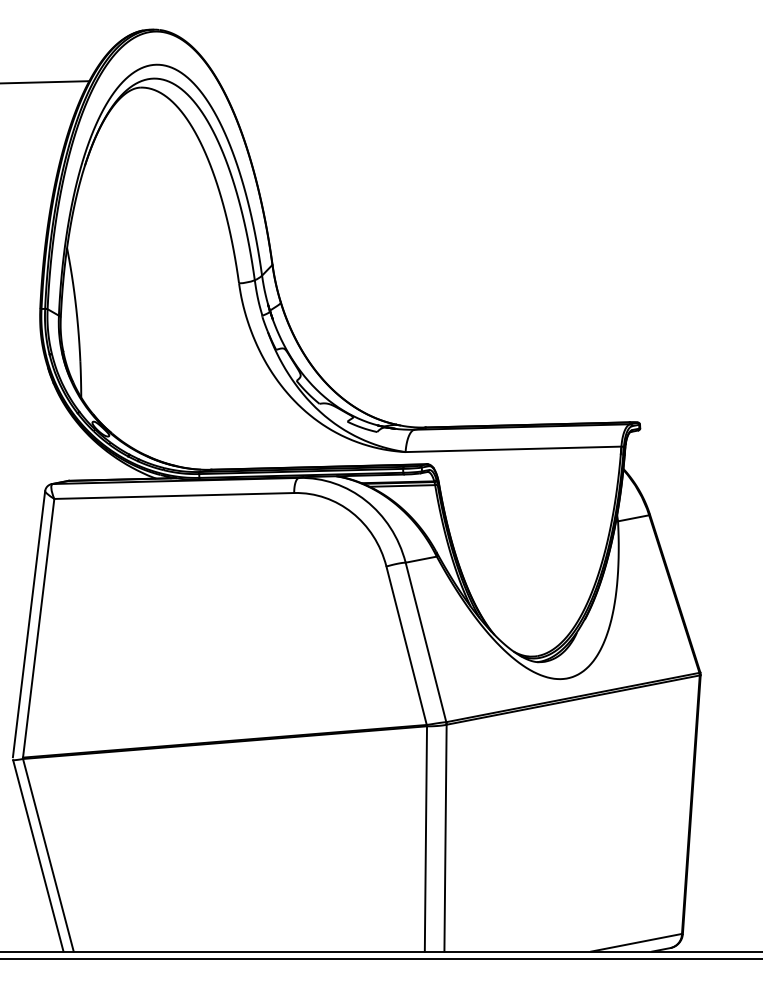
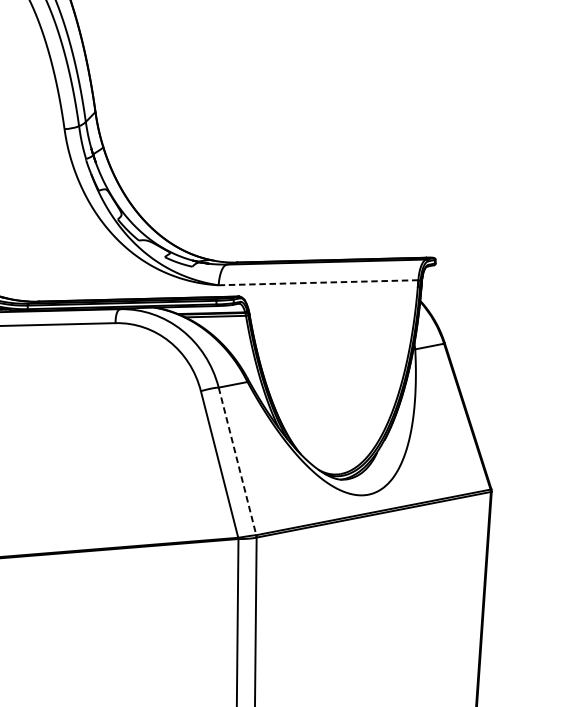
line: (513, 449) -> (318, 282), solid -> dashed
line: (426, 642) -> (238, 461), solid -> dashed

